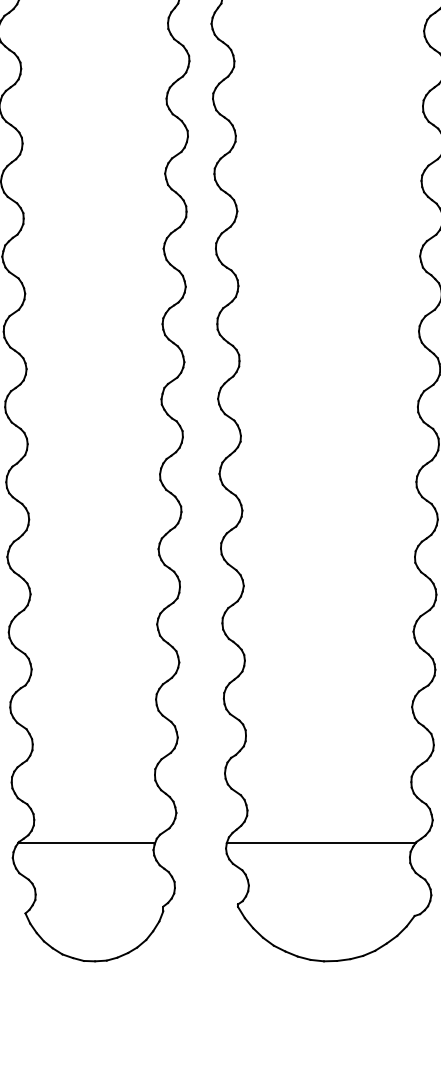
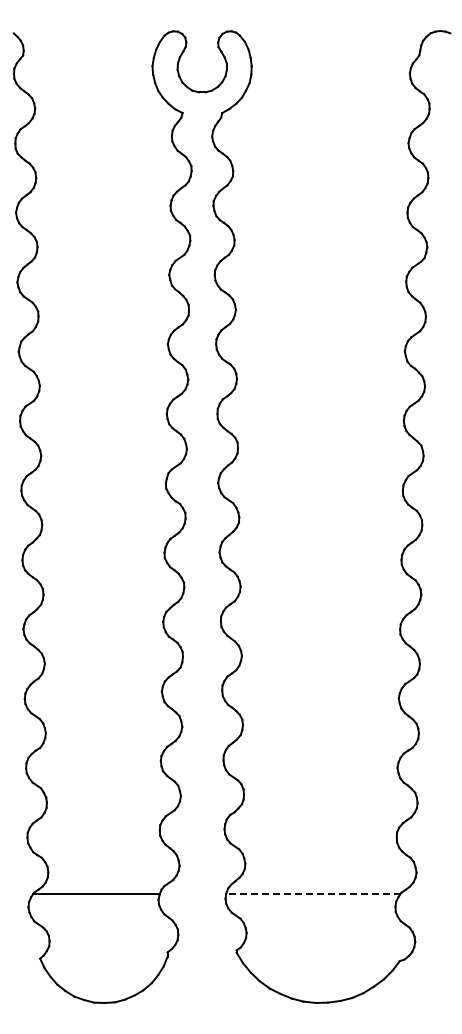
line: (320, 842) -> (312, 893), solid -> dashed

